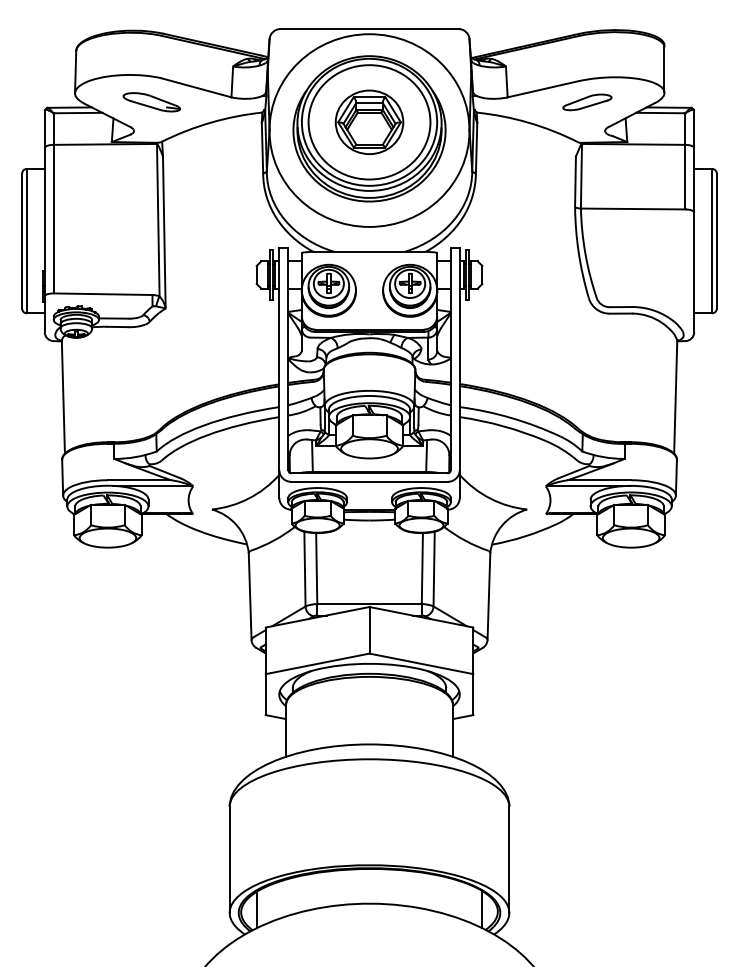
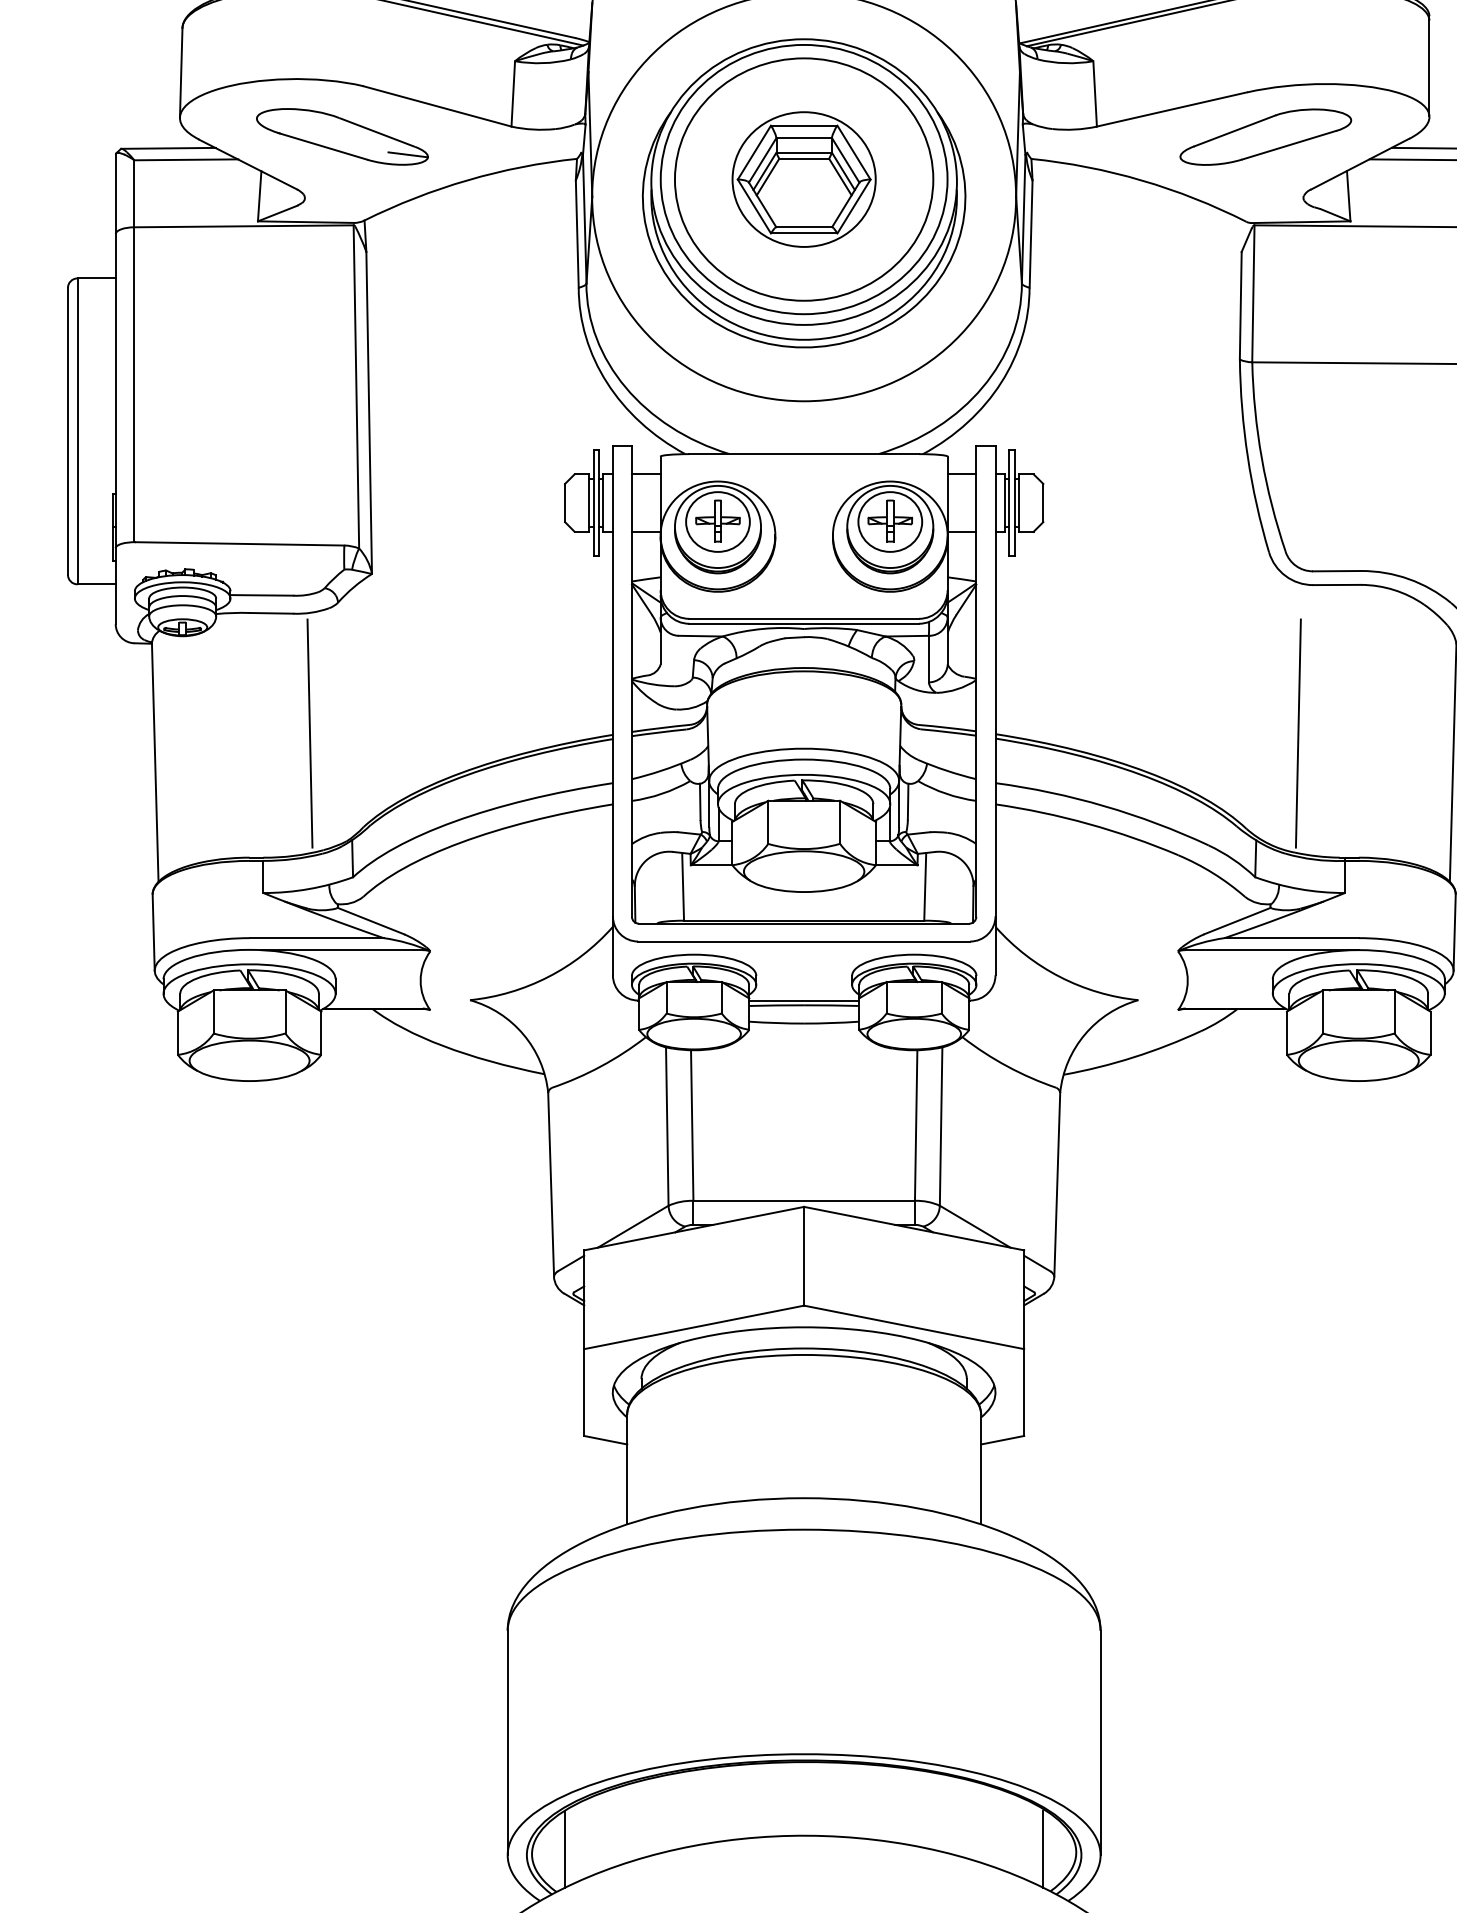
part: (151, 102) -> (341, 137), size x1.43
part: (587, 102) -> (1266, 137), size x1.67
line: (136, 383) -> (310, 733), added
line: (602, 383) -> (1297, 733), added

